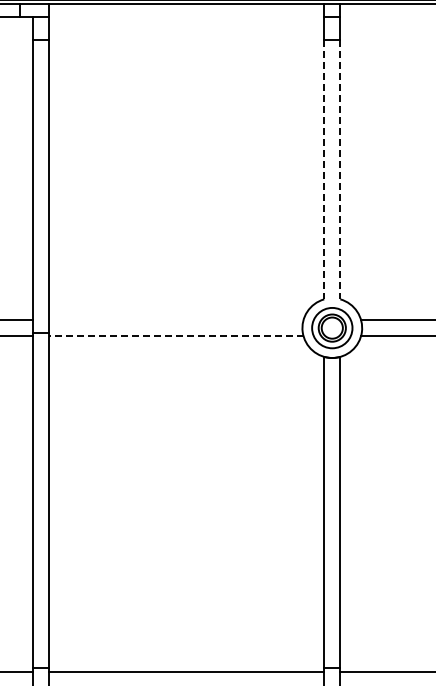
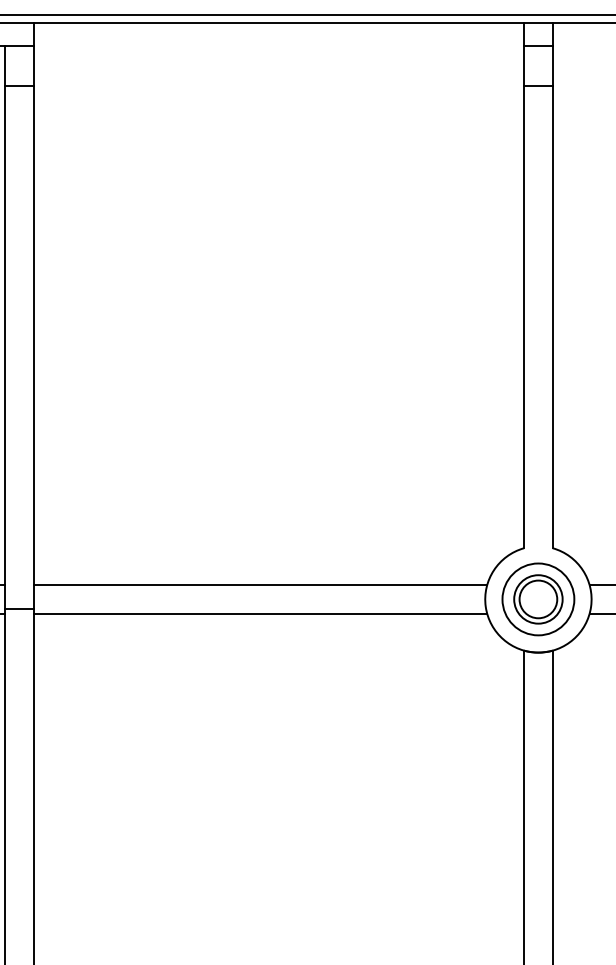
line: (324, 169) -> (524, 317), dashed -> solid
line: (340, 169) -> (552, 317), dashed -> solid
line: (175, 320) -> (259, 585), added
line: (175, 336) -> (259, 614), dashed -> solid

